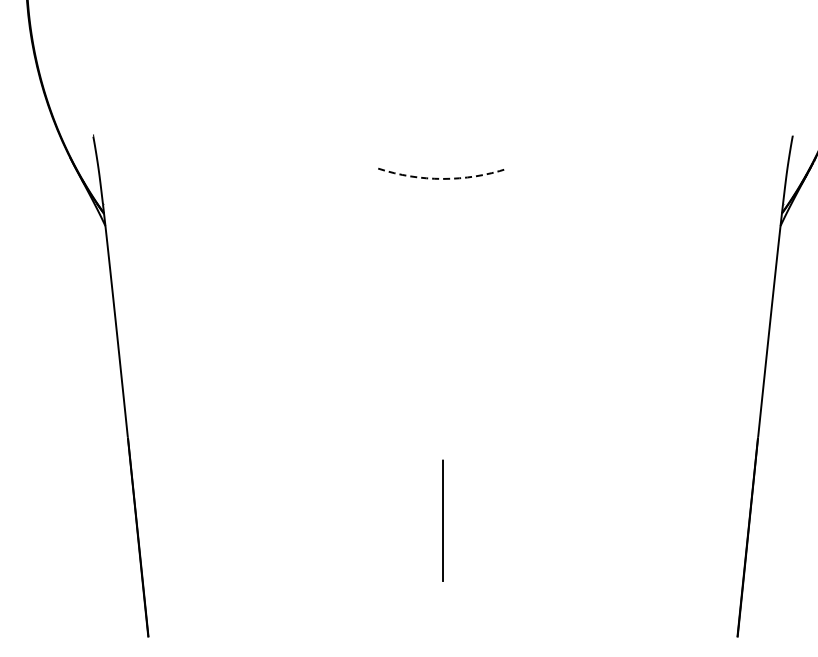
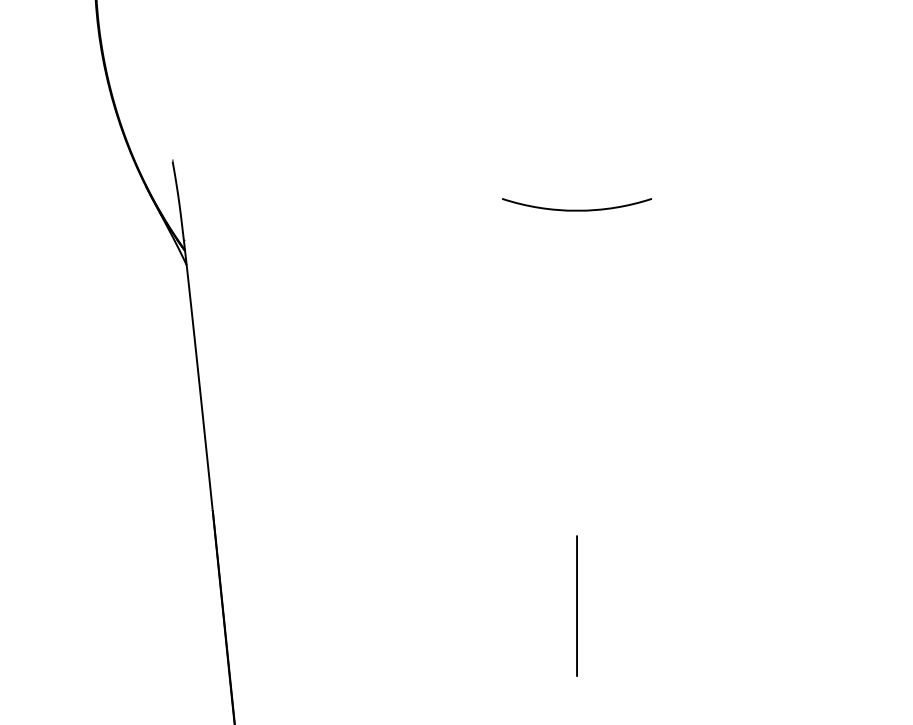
arc: (442, 178) -> (576, 210), dashed -> solid

